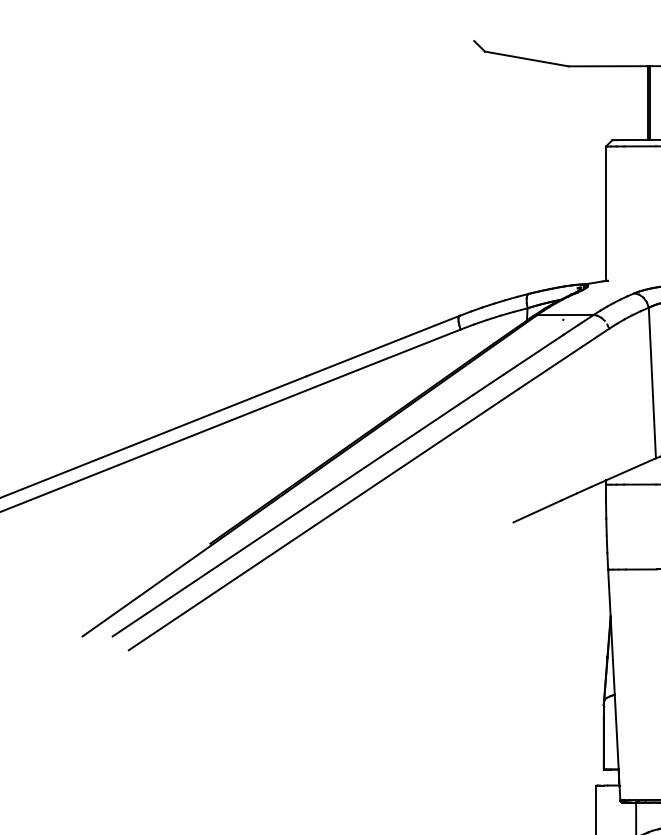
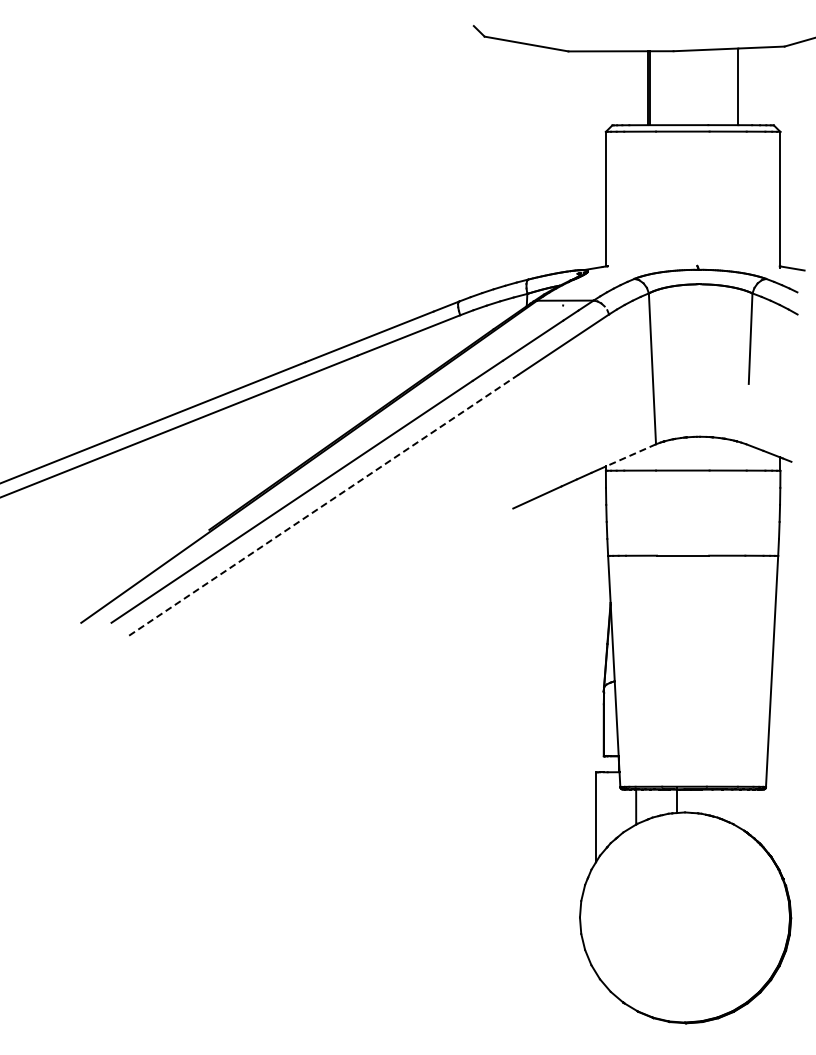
line: (630, 469) -> (630, 455), solid -> dashed
line: (323, 519) -> (322, 505), solid -> dashed

